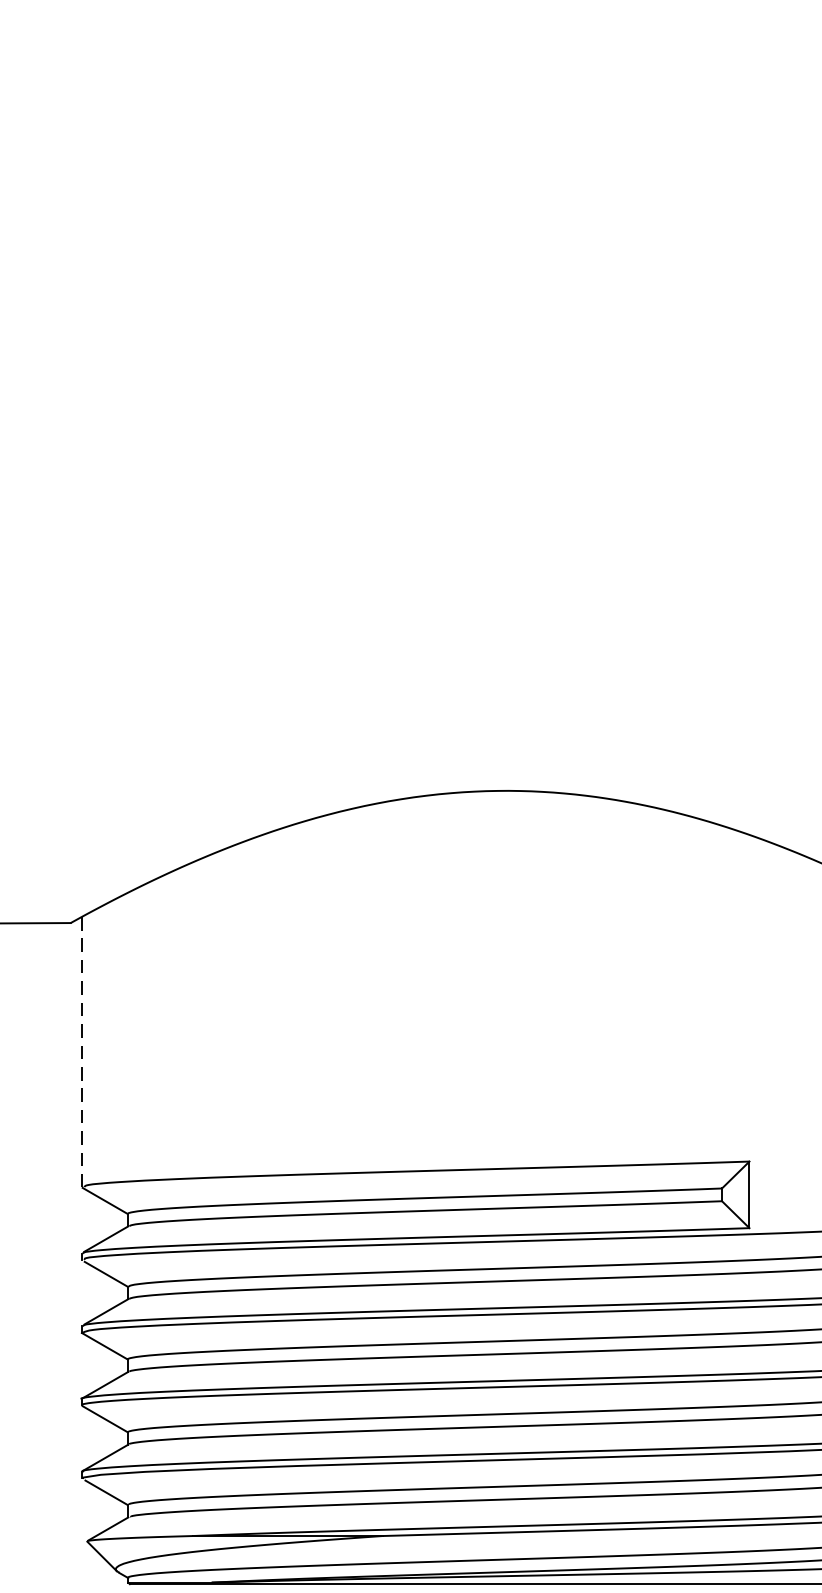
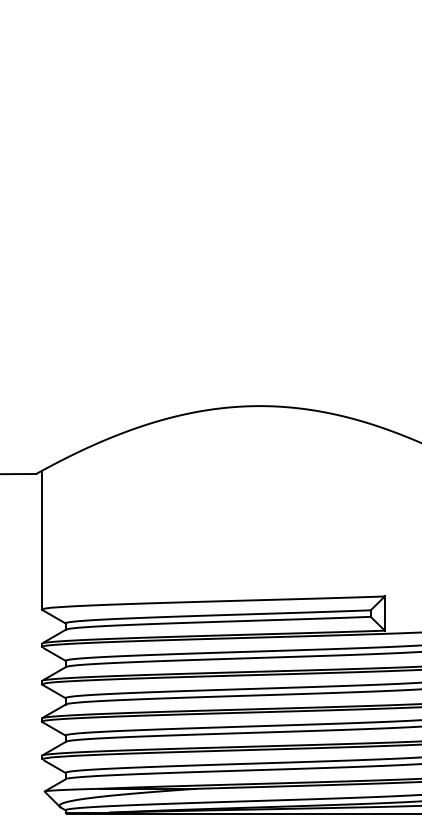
line: (80, 1052) -> (41, 540), dashed -> solid

